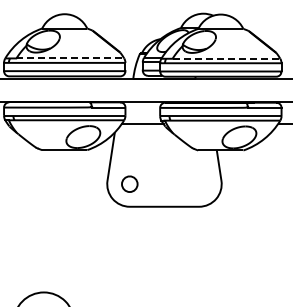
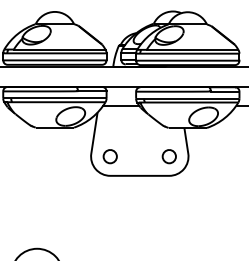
line: (70, 58) -> (59, 49), dashed -> solid
line: (226, 58) -> (192, 49), dashed -> solid
part: (198, 183) -> (168, 156), added

